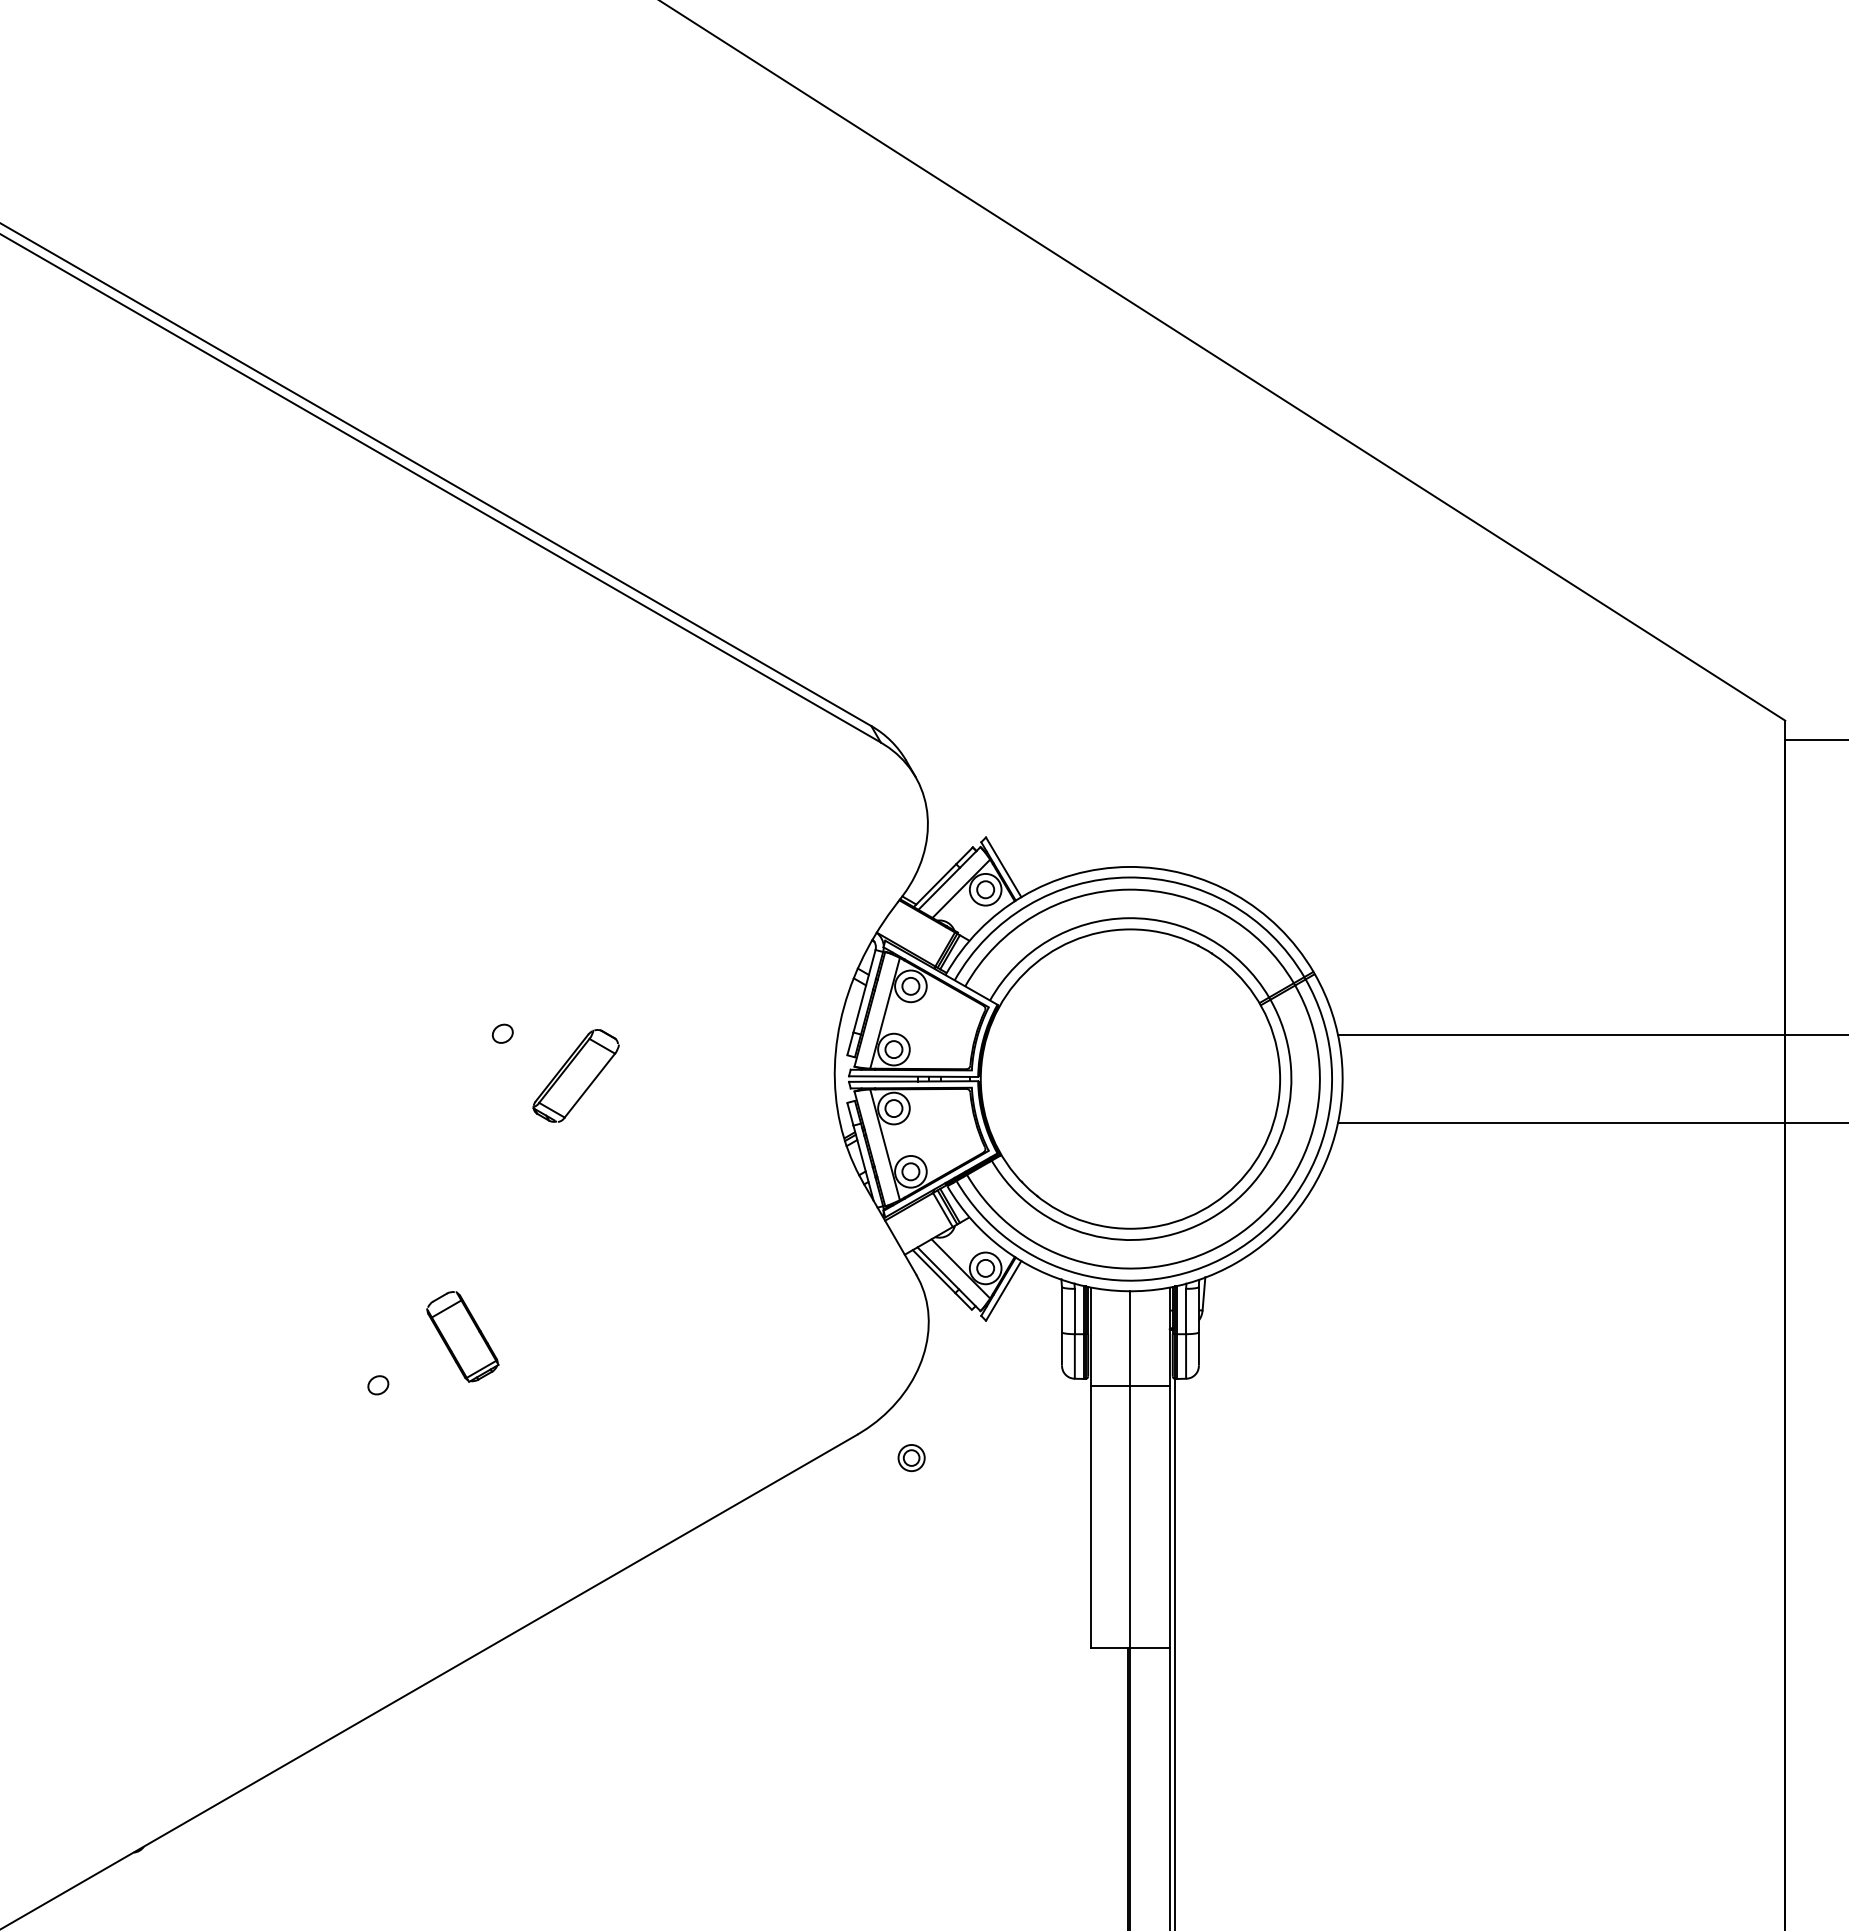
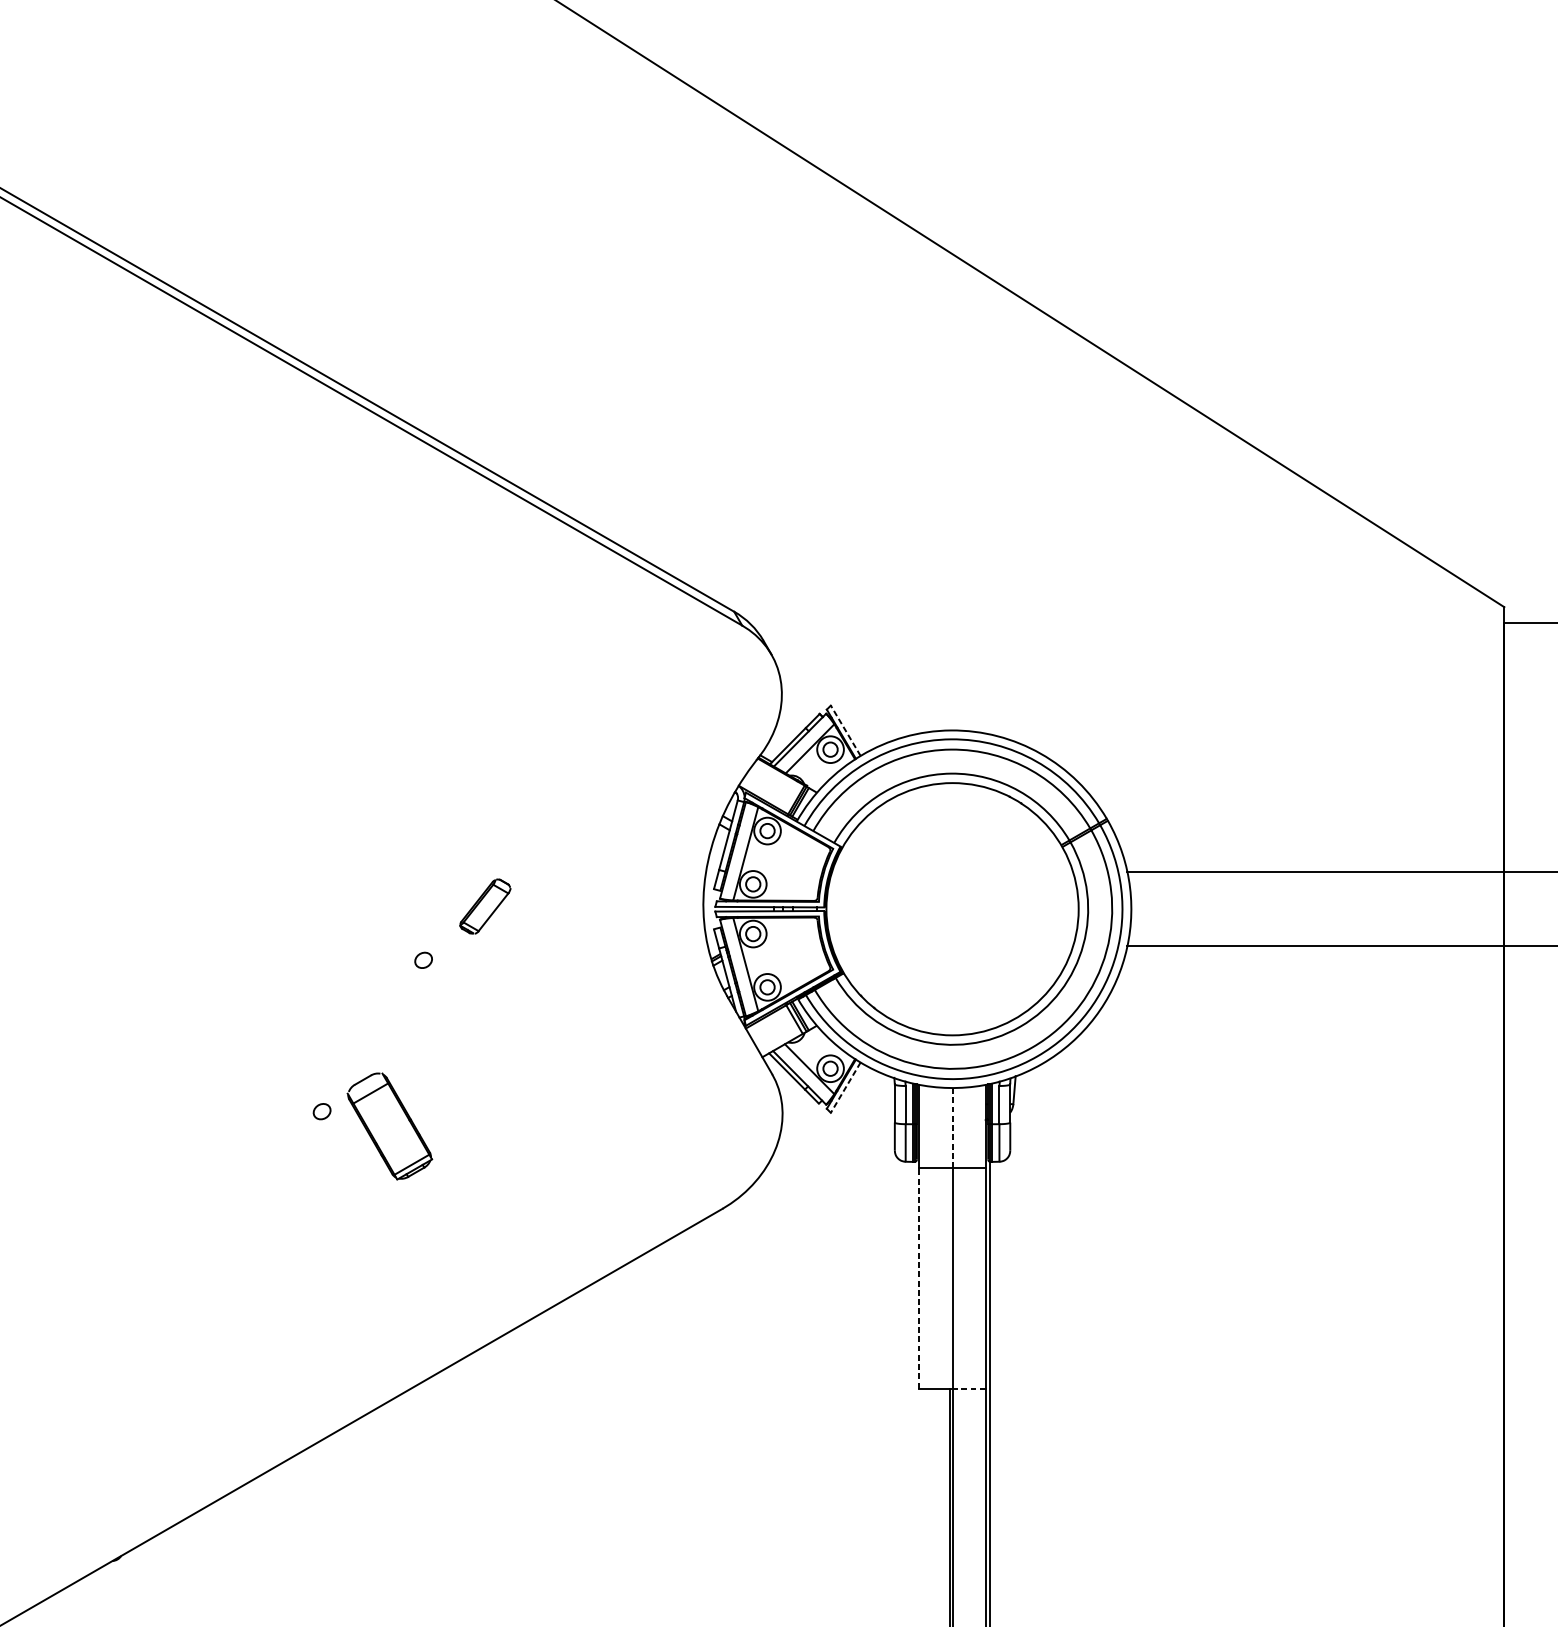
line: (1003, 867) -> (845, 730), solid -> dashed
part: (502, 1033) -> (423, 960), moved
part: (575, 1075) -> (484, 906), size x0.7
line: (1003, 1290) -> (845, 1087), solid -> dashed
part: (462, 1336) -> (389, 1126), size x1.4
line: (1130, 1339) -> (952, 1128), solid -> dashed
part: (378, 1385) -> (322, 1111), moved
part: (911, 1458) -> (768, 1228), removed
line: (1091, 1516) -> (919, 1277), solid -> dashed
line: (1150, 1647) -> (969, 1388), solid -> dashed

